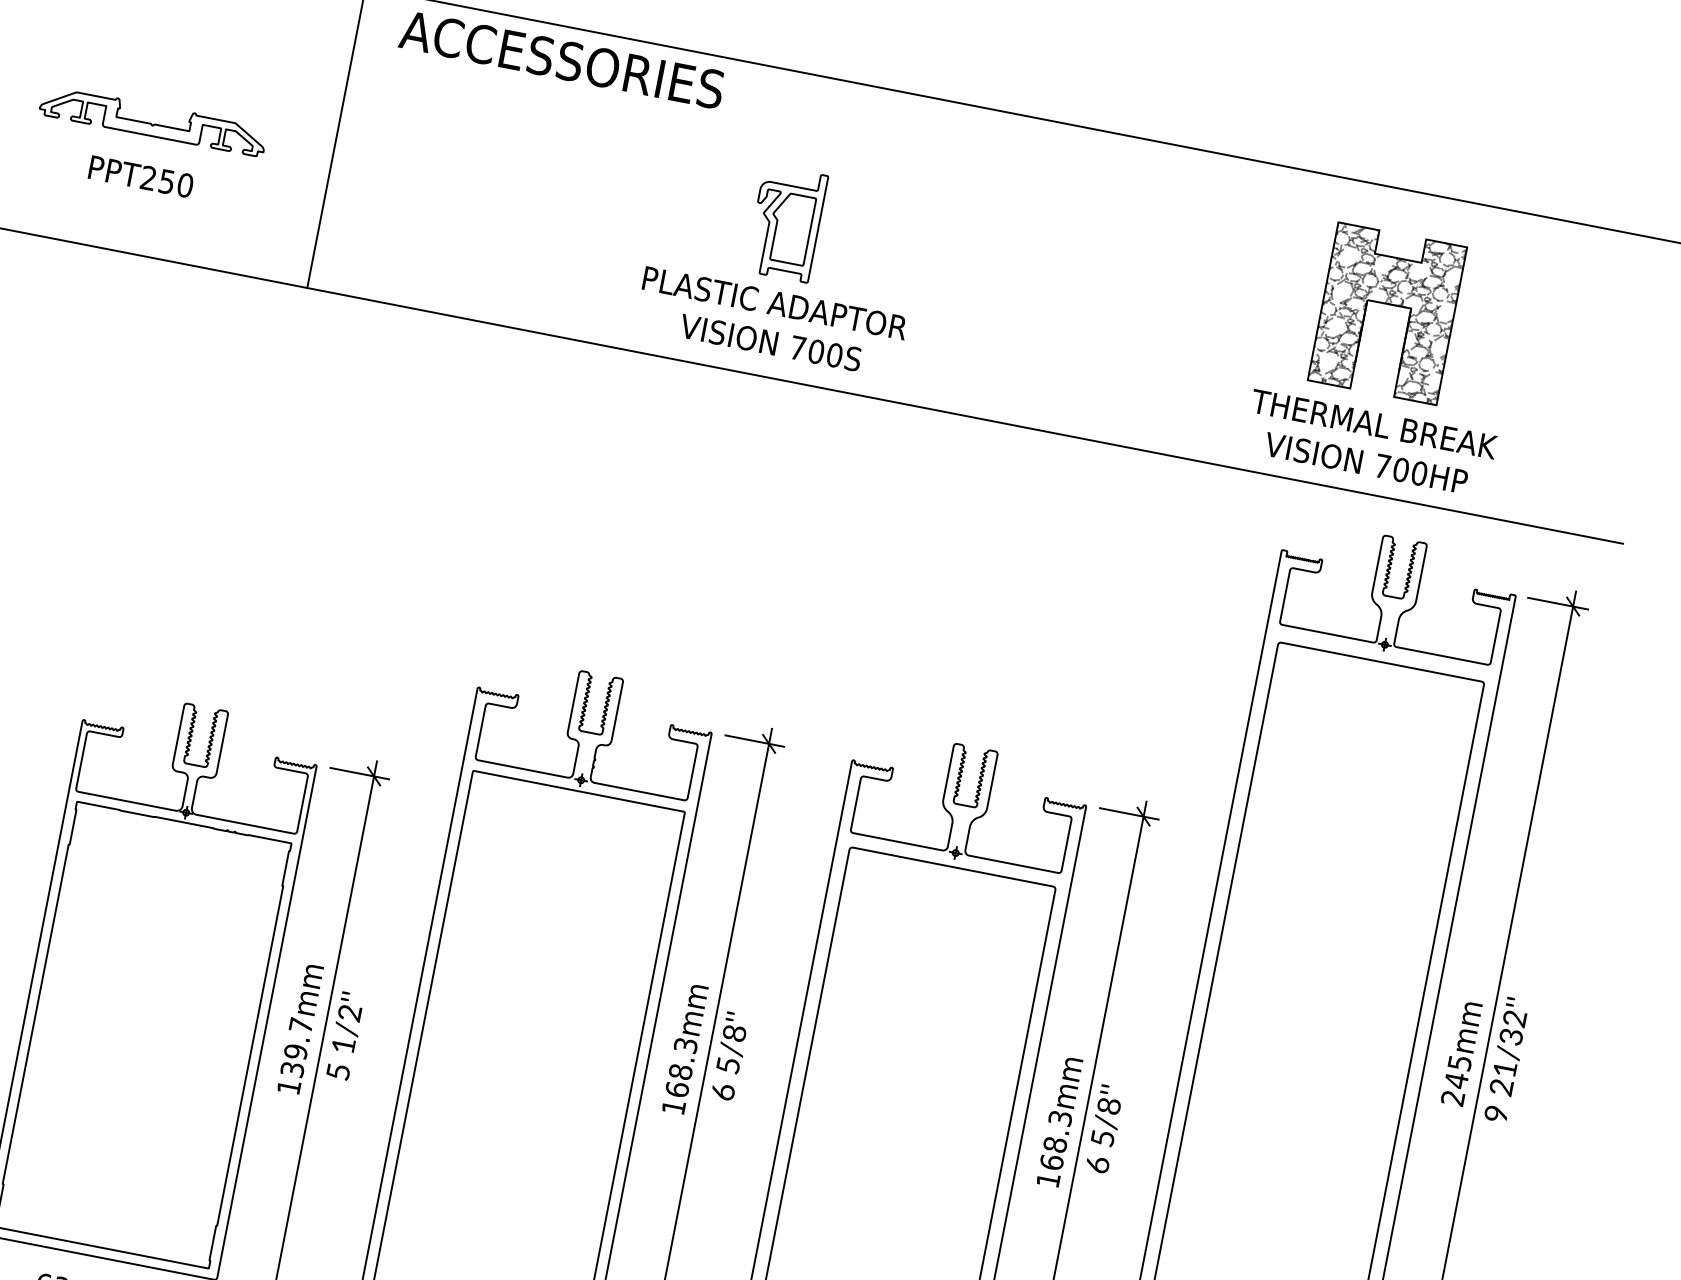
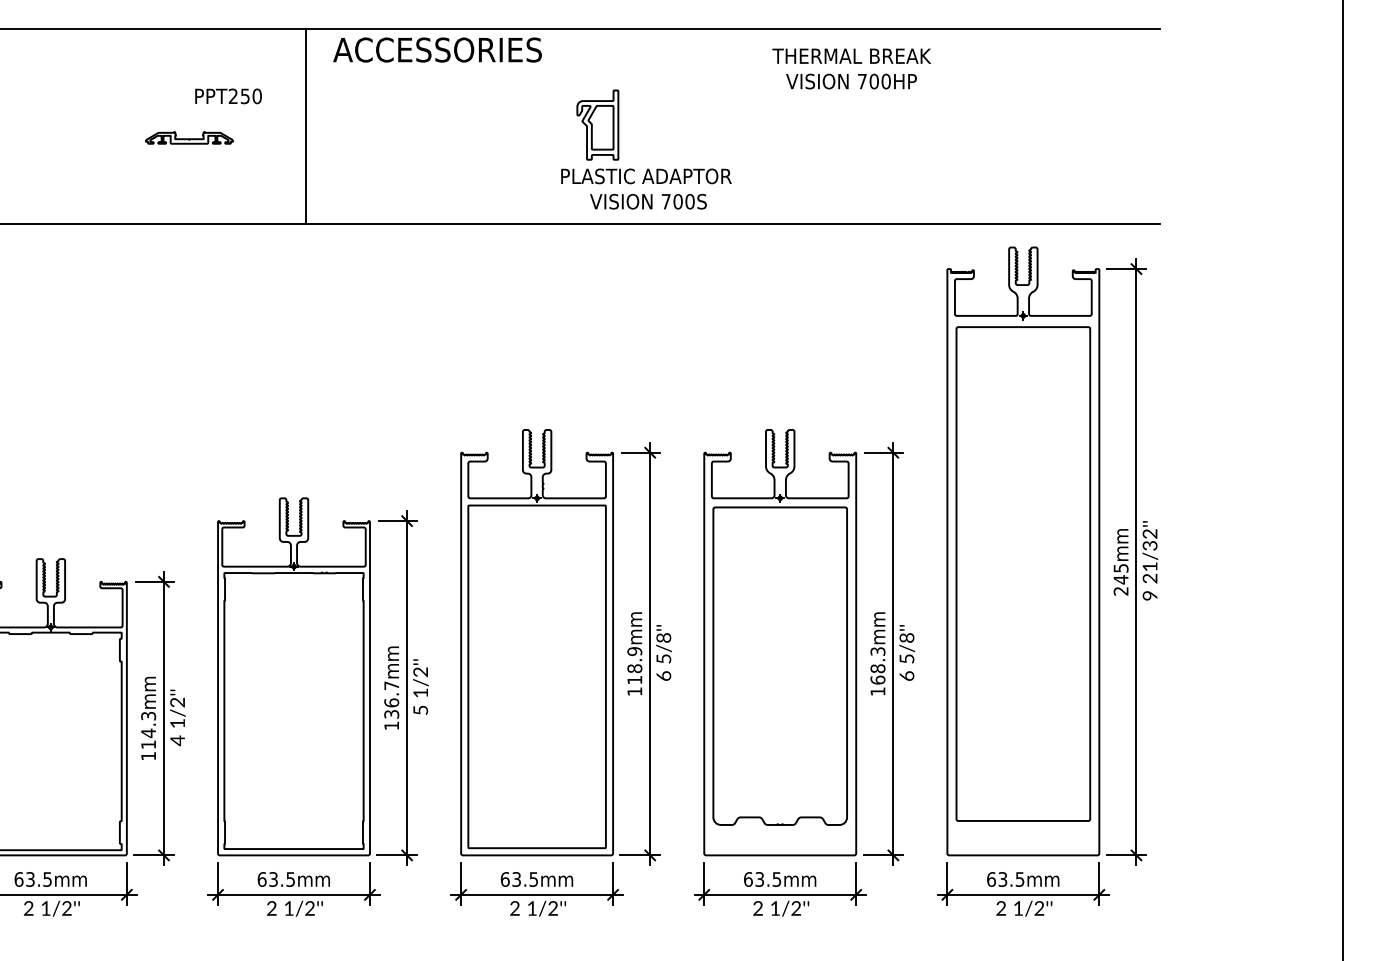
part: (153, 120) -> (189, 137), size x0.6
text: (141, 176) -> (228, 96), moved
part: (1387, 313) -> (984, 108), removed
text: (771, 321) -> (646, 188), moved
text: (1369, 443) -> (851, 68), moved
text: (295, 1051) -> (391, 702), 139.7mm -> 136.7mm
text: (681, 1066) -> (634, 665), 168.3mm -> 118.9mm

